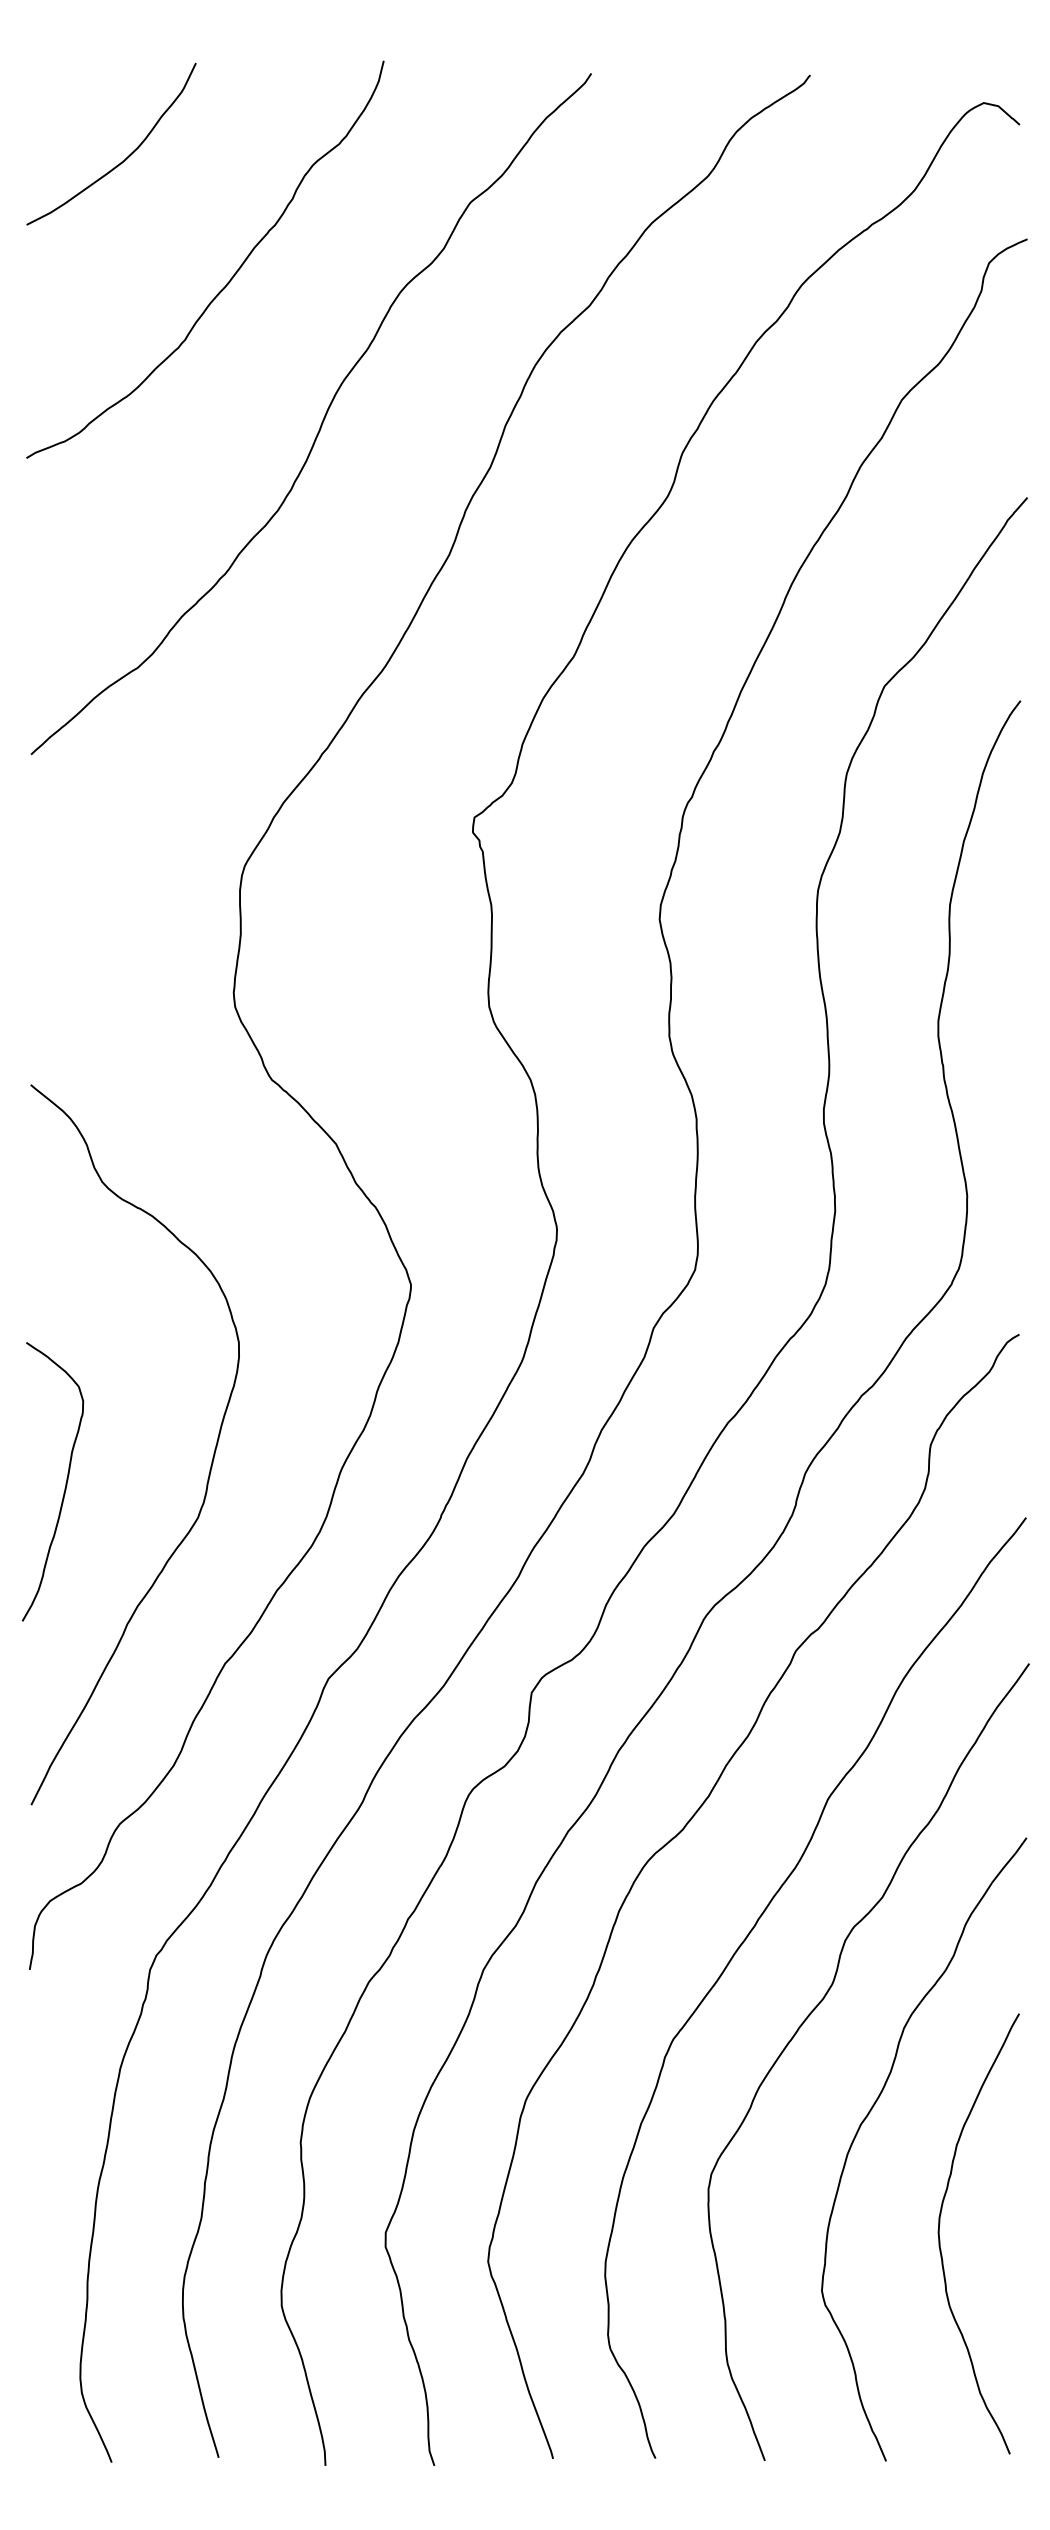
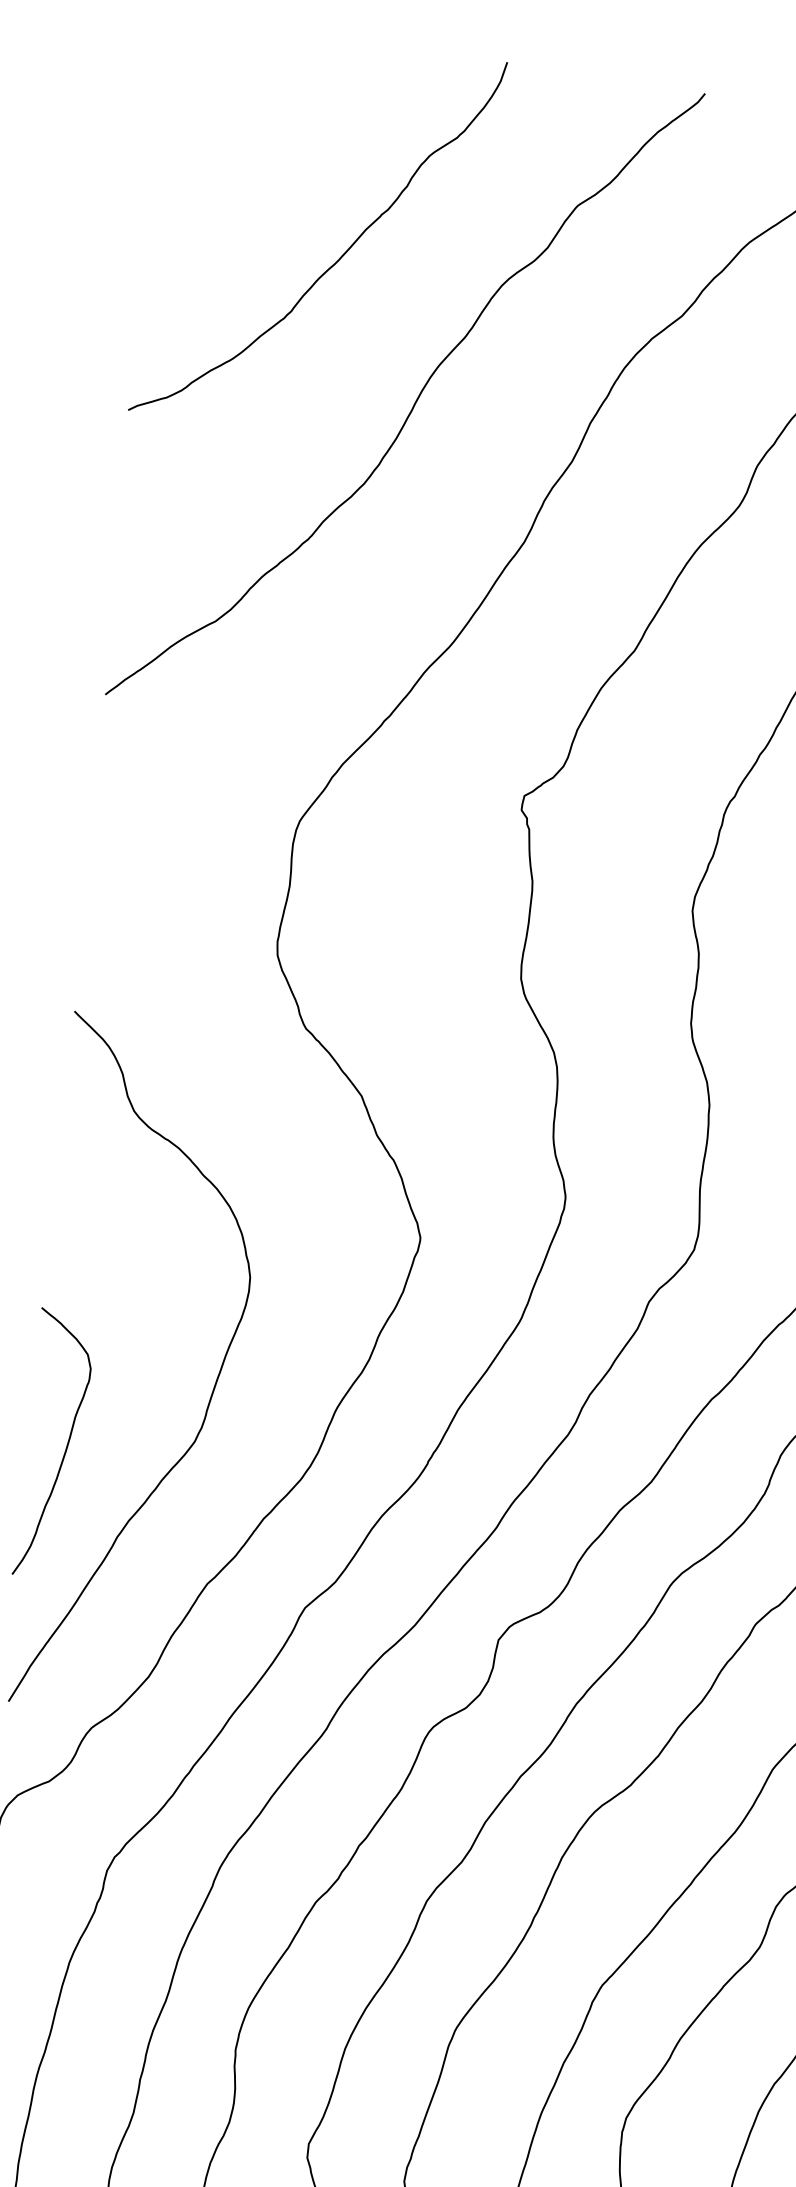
curve: (126, 157) -> (251, 131), removed
curve: (65, 1483) -> (66, 1446), moved

